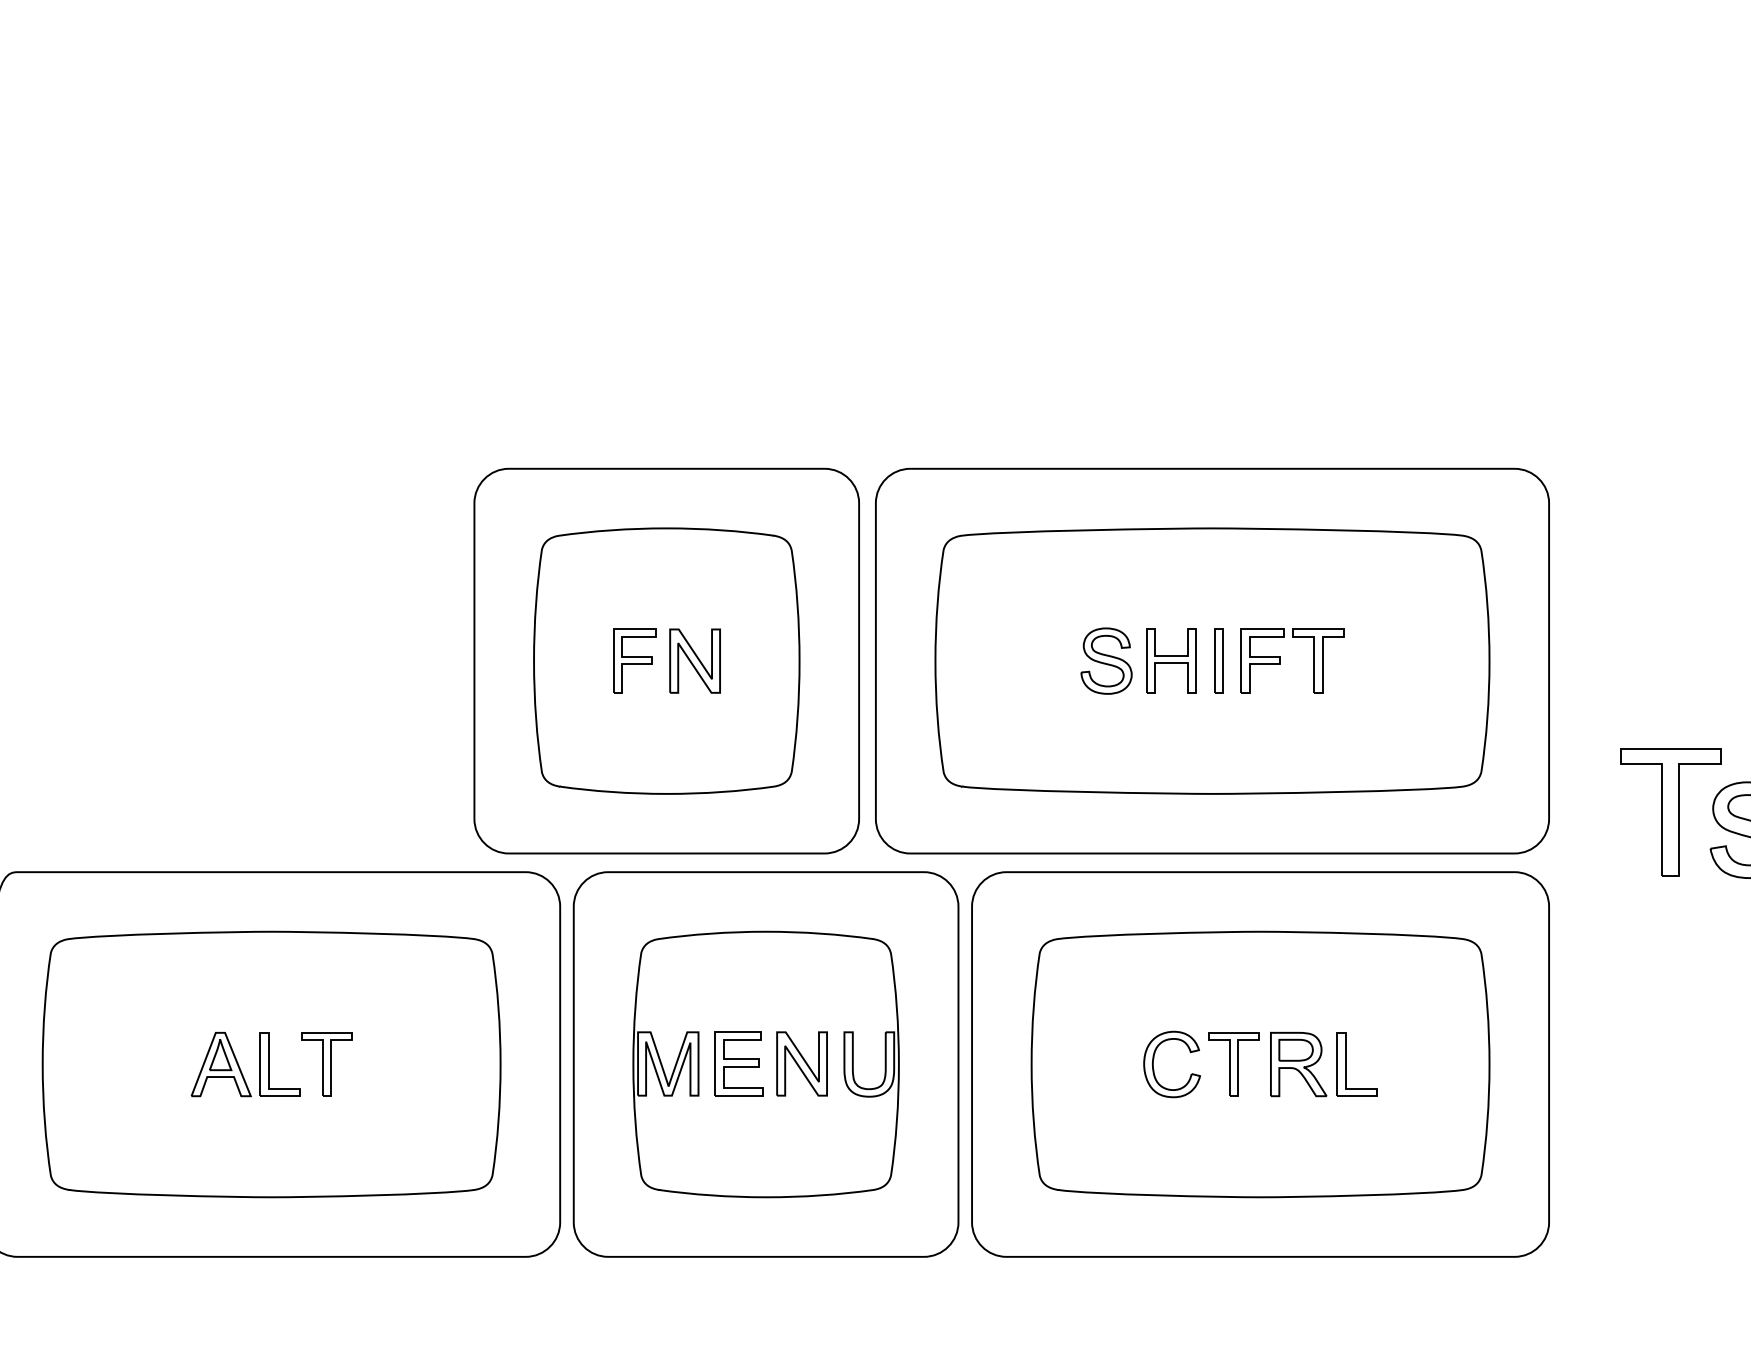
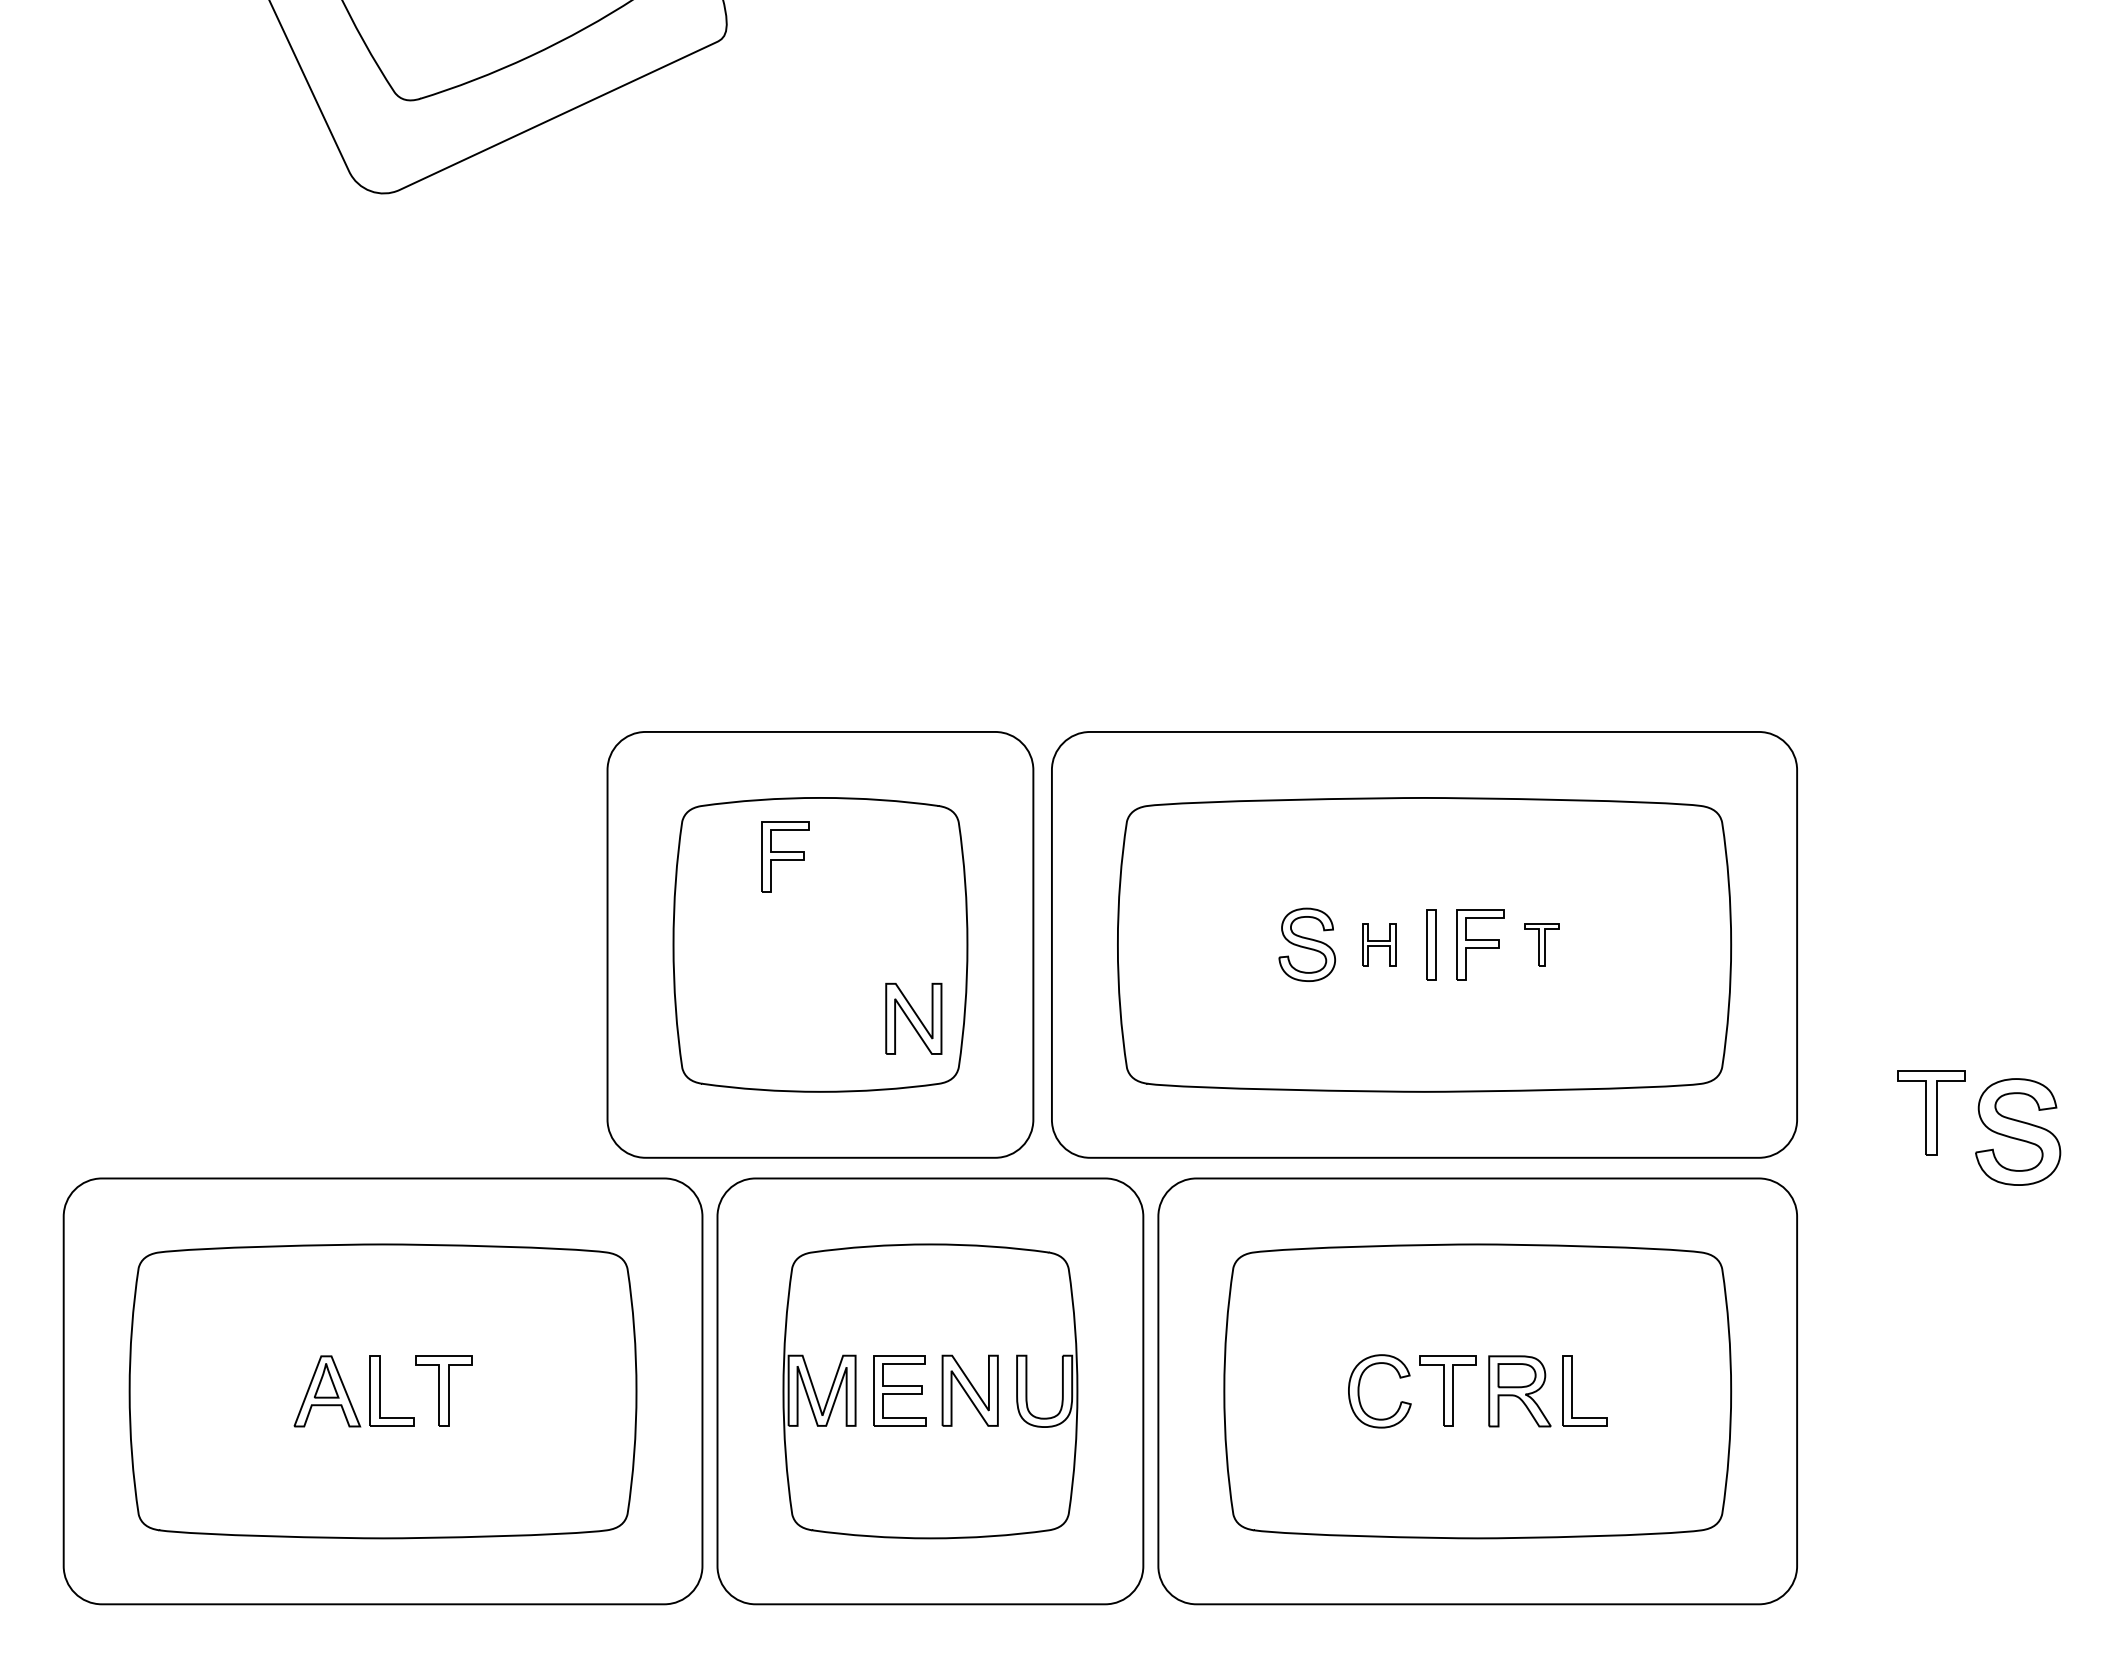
part: (635, 660) -> (785, 856), moved
part: (694, 660) -> (913, 1018), moved
part: (1170, 660) -> (1378, 944), size x0.6
part: (1318, 660) -> (1541, 944), size x0.6
part: (1670, 812) -> (1931, 1112), size x0.6

